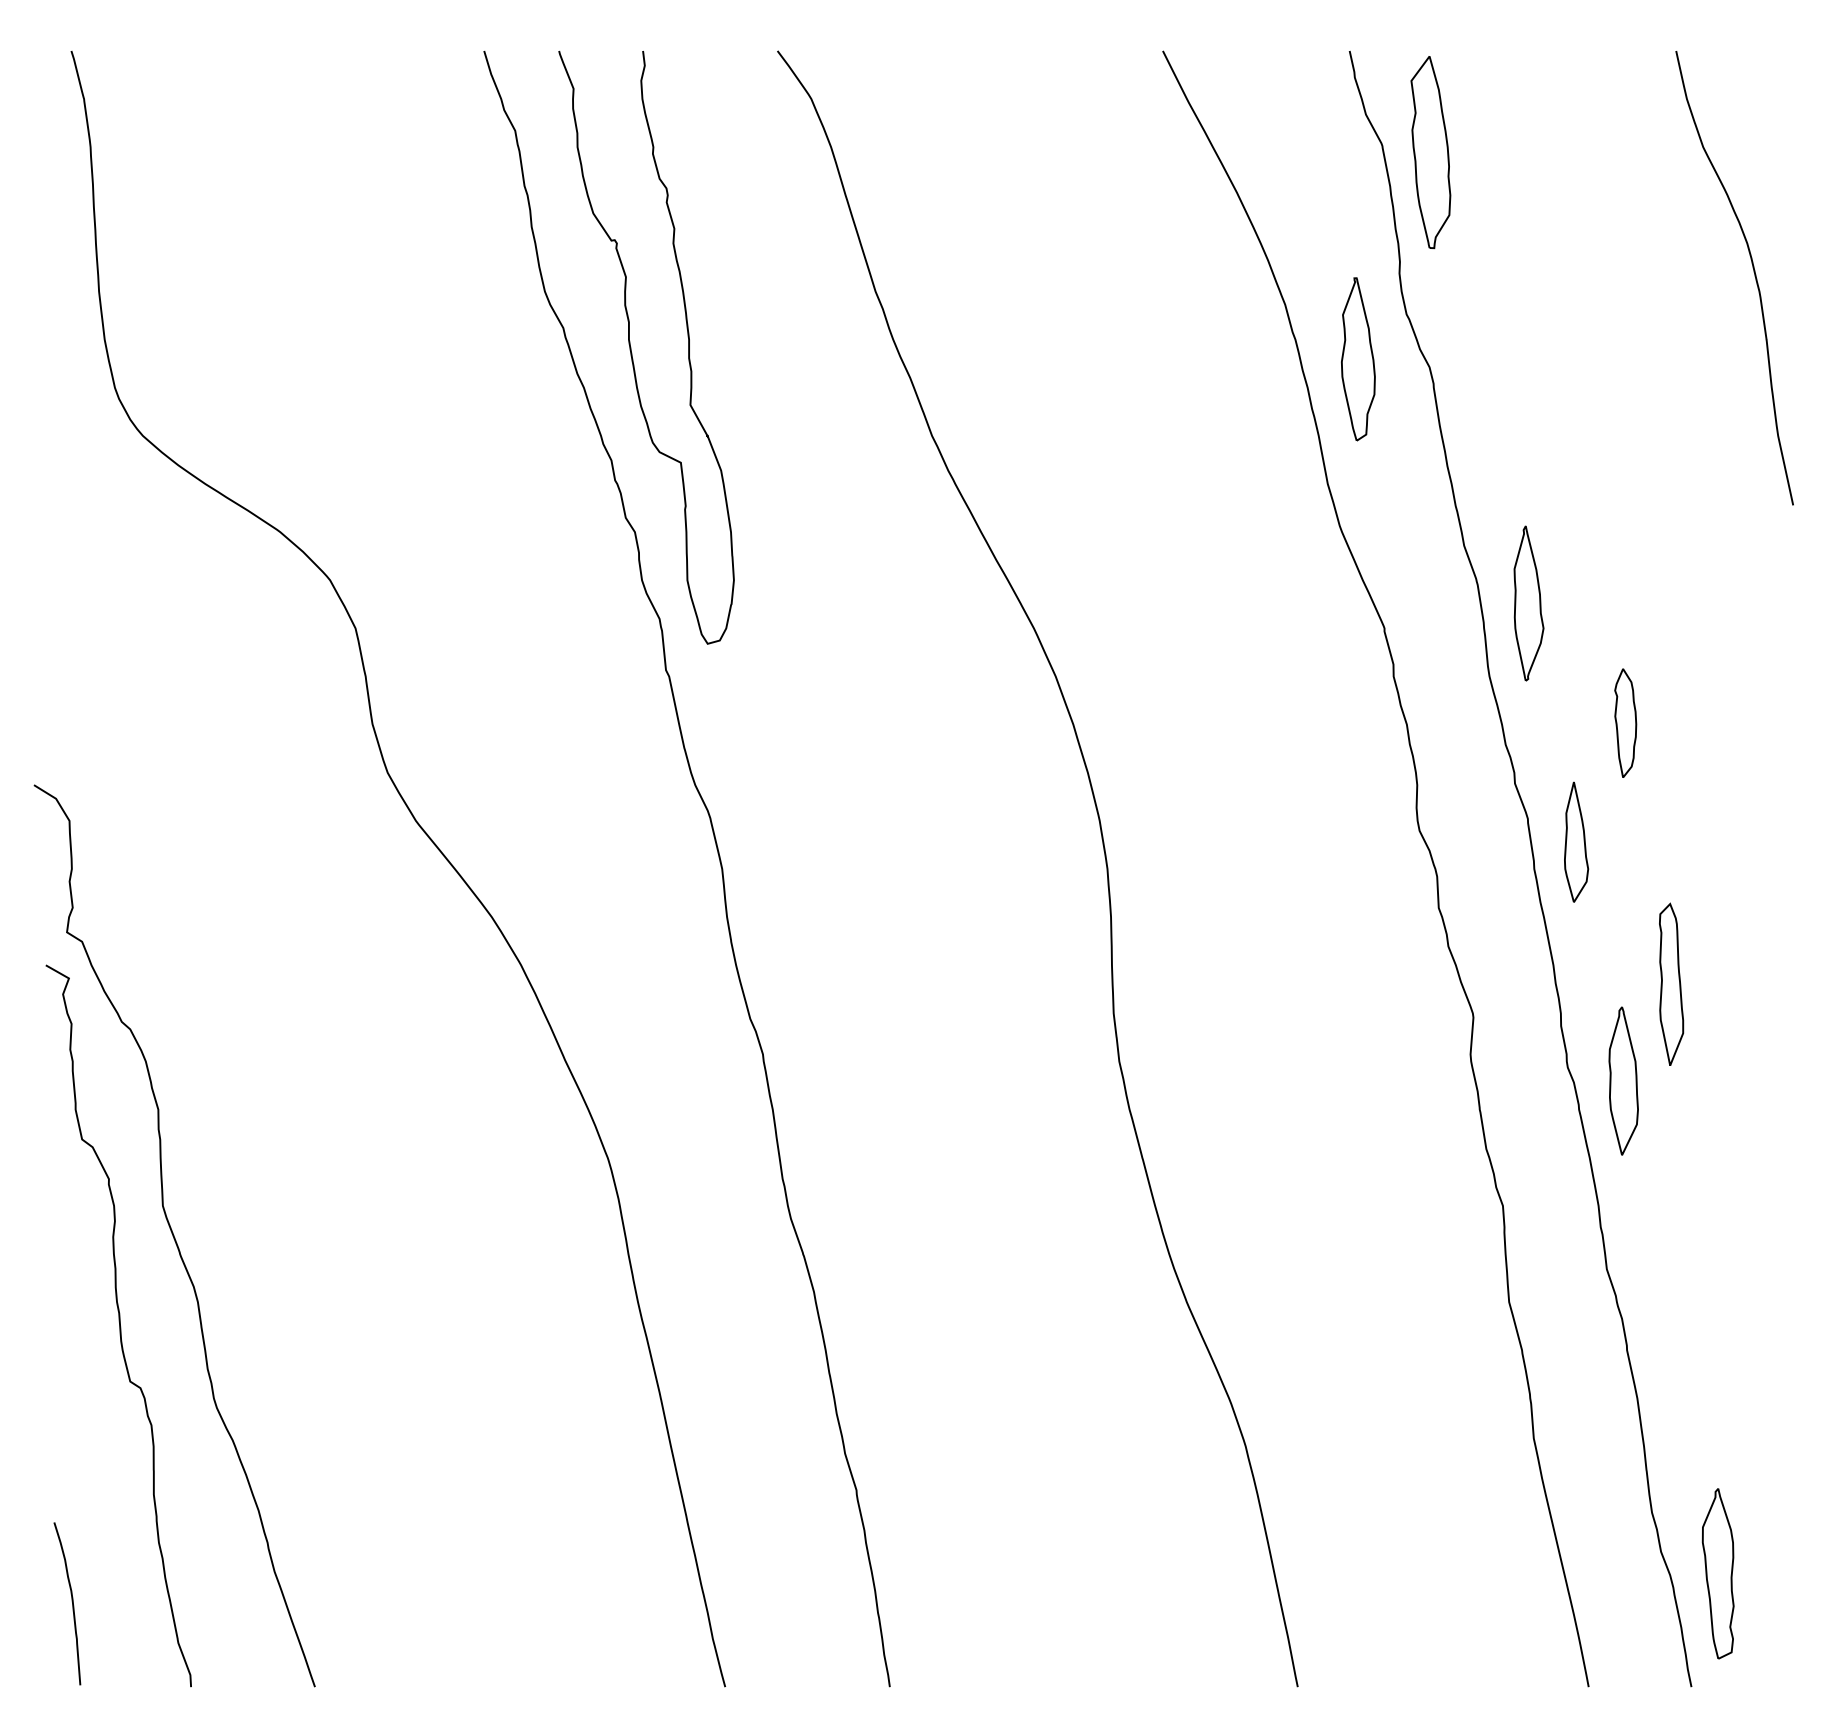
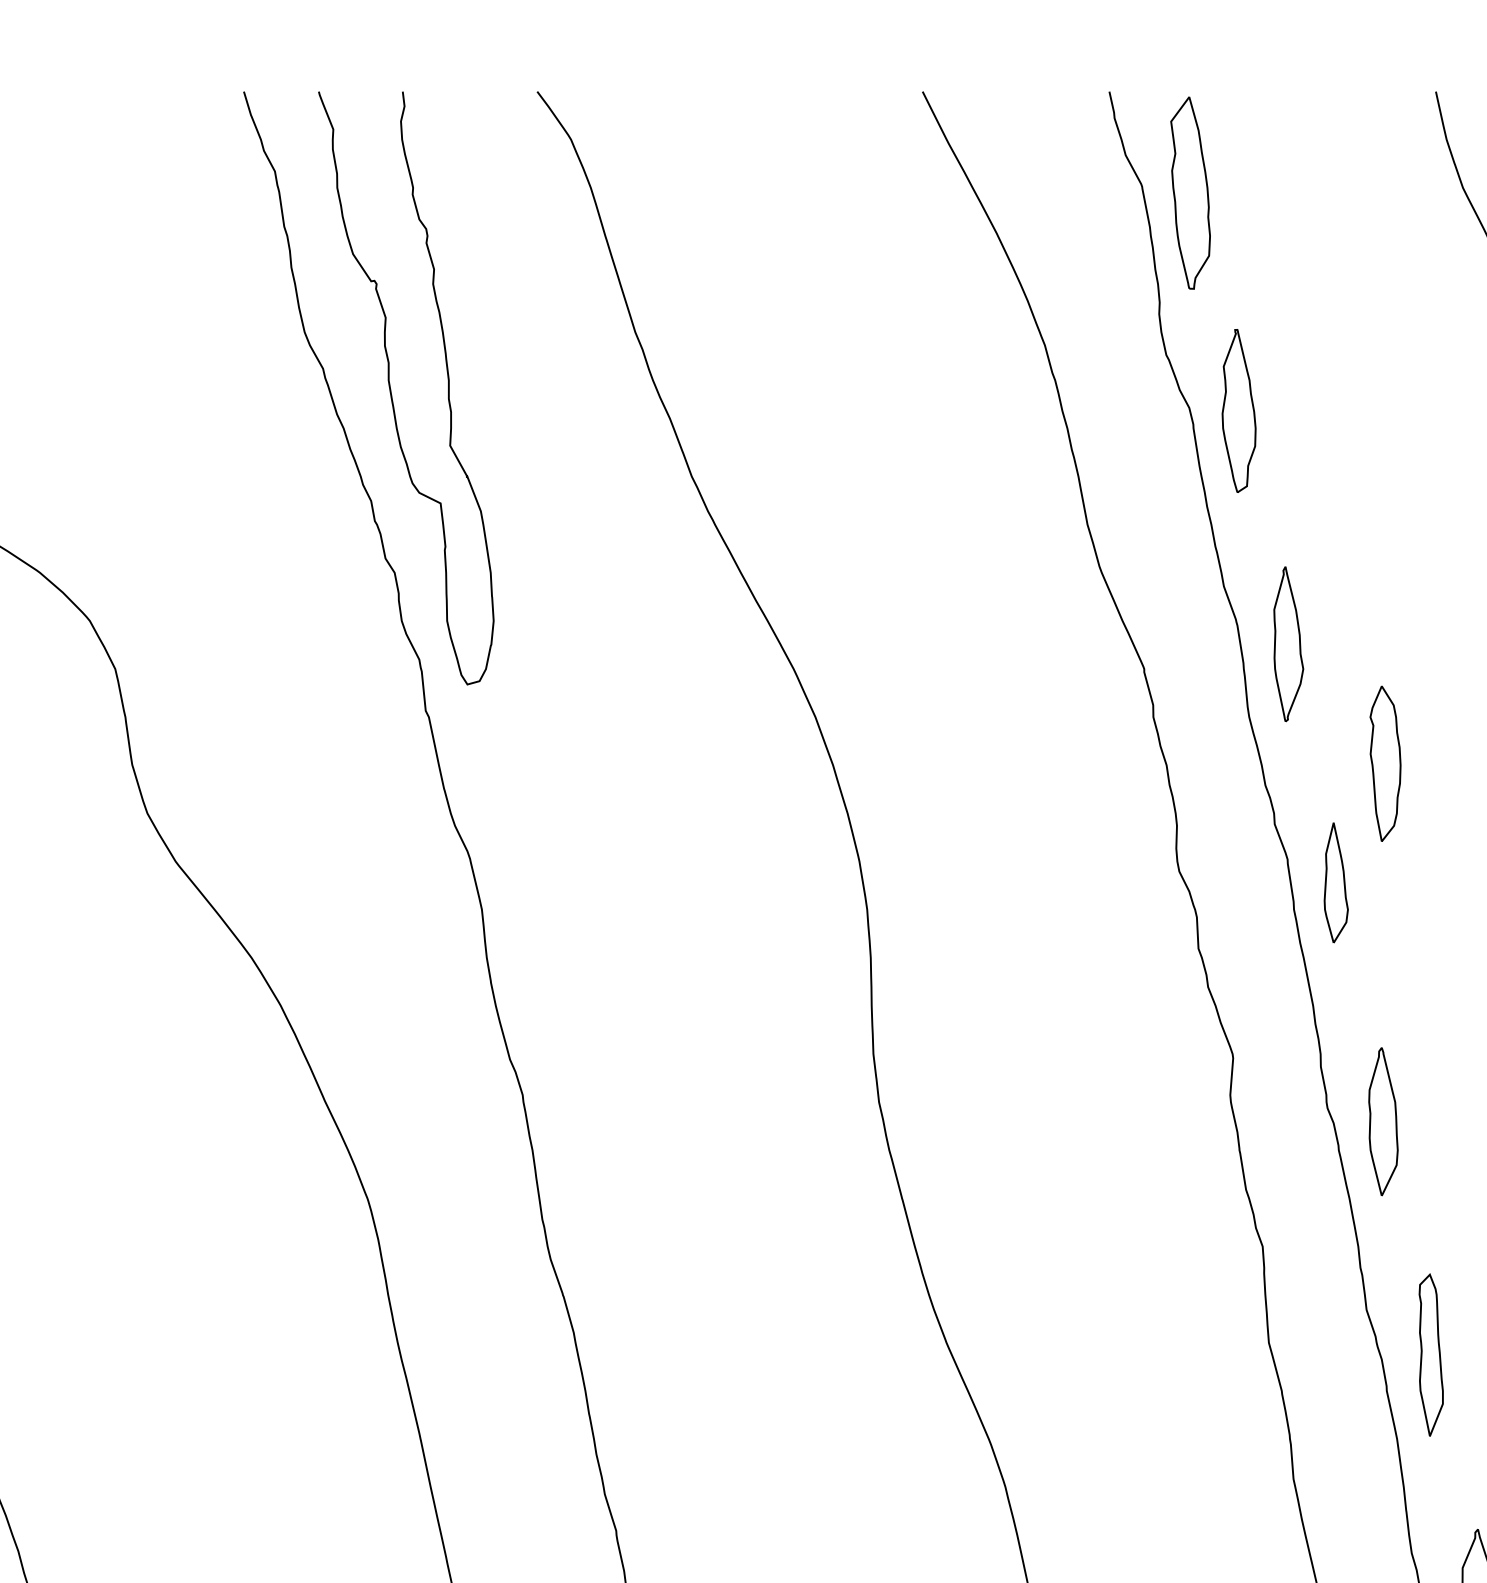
part: (1358, 359) -> (1239, 411), moved
part: (1625, 723) -> (1385, 764), size x1.43
part: (1671, 983) -> (1431, 1354), moved

